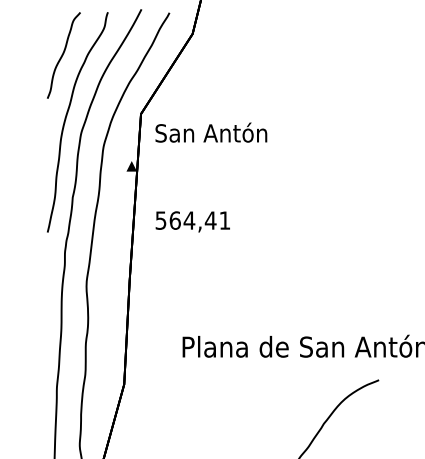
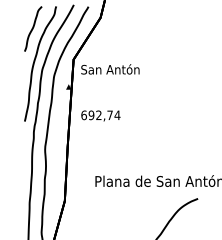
text: (192, 220) -> (100, 115), 564,41 -> 692,74

